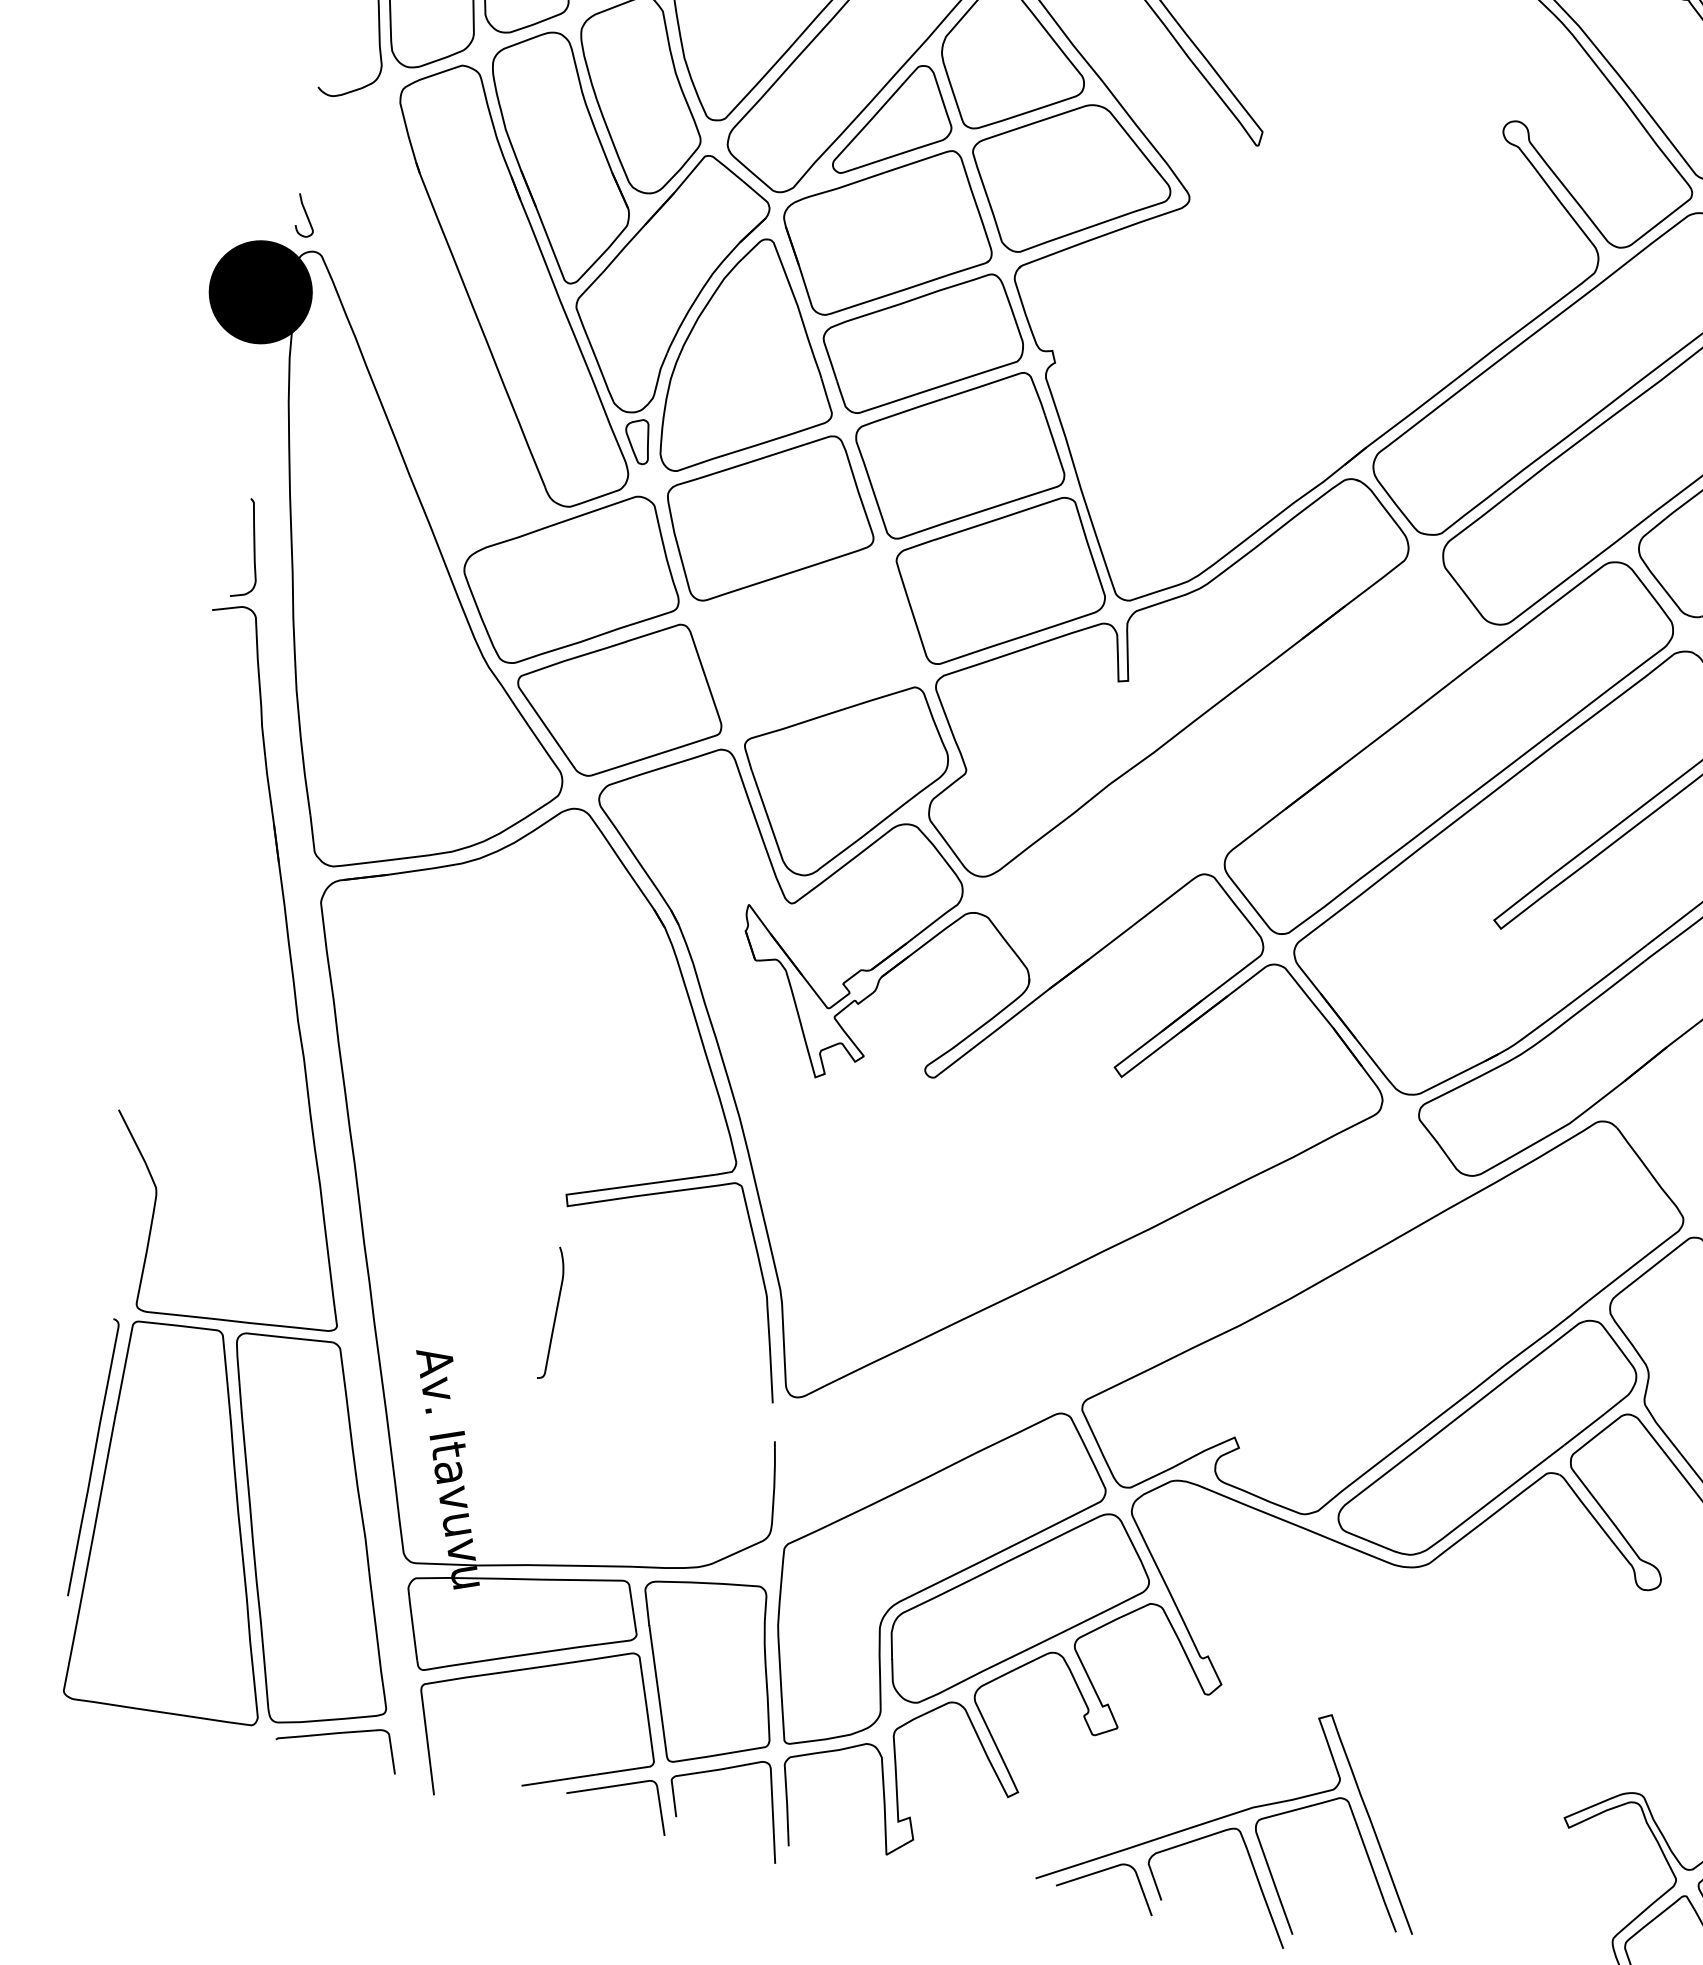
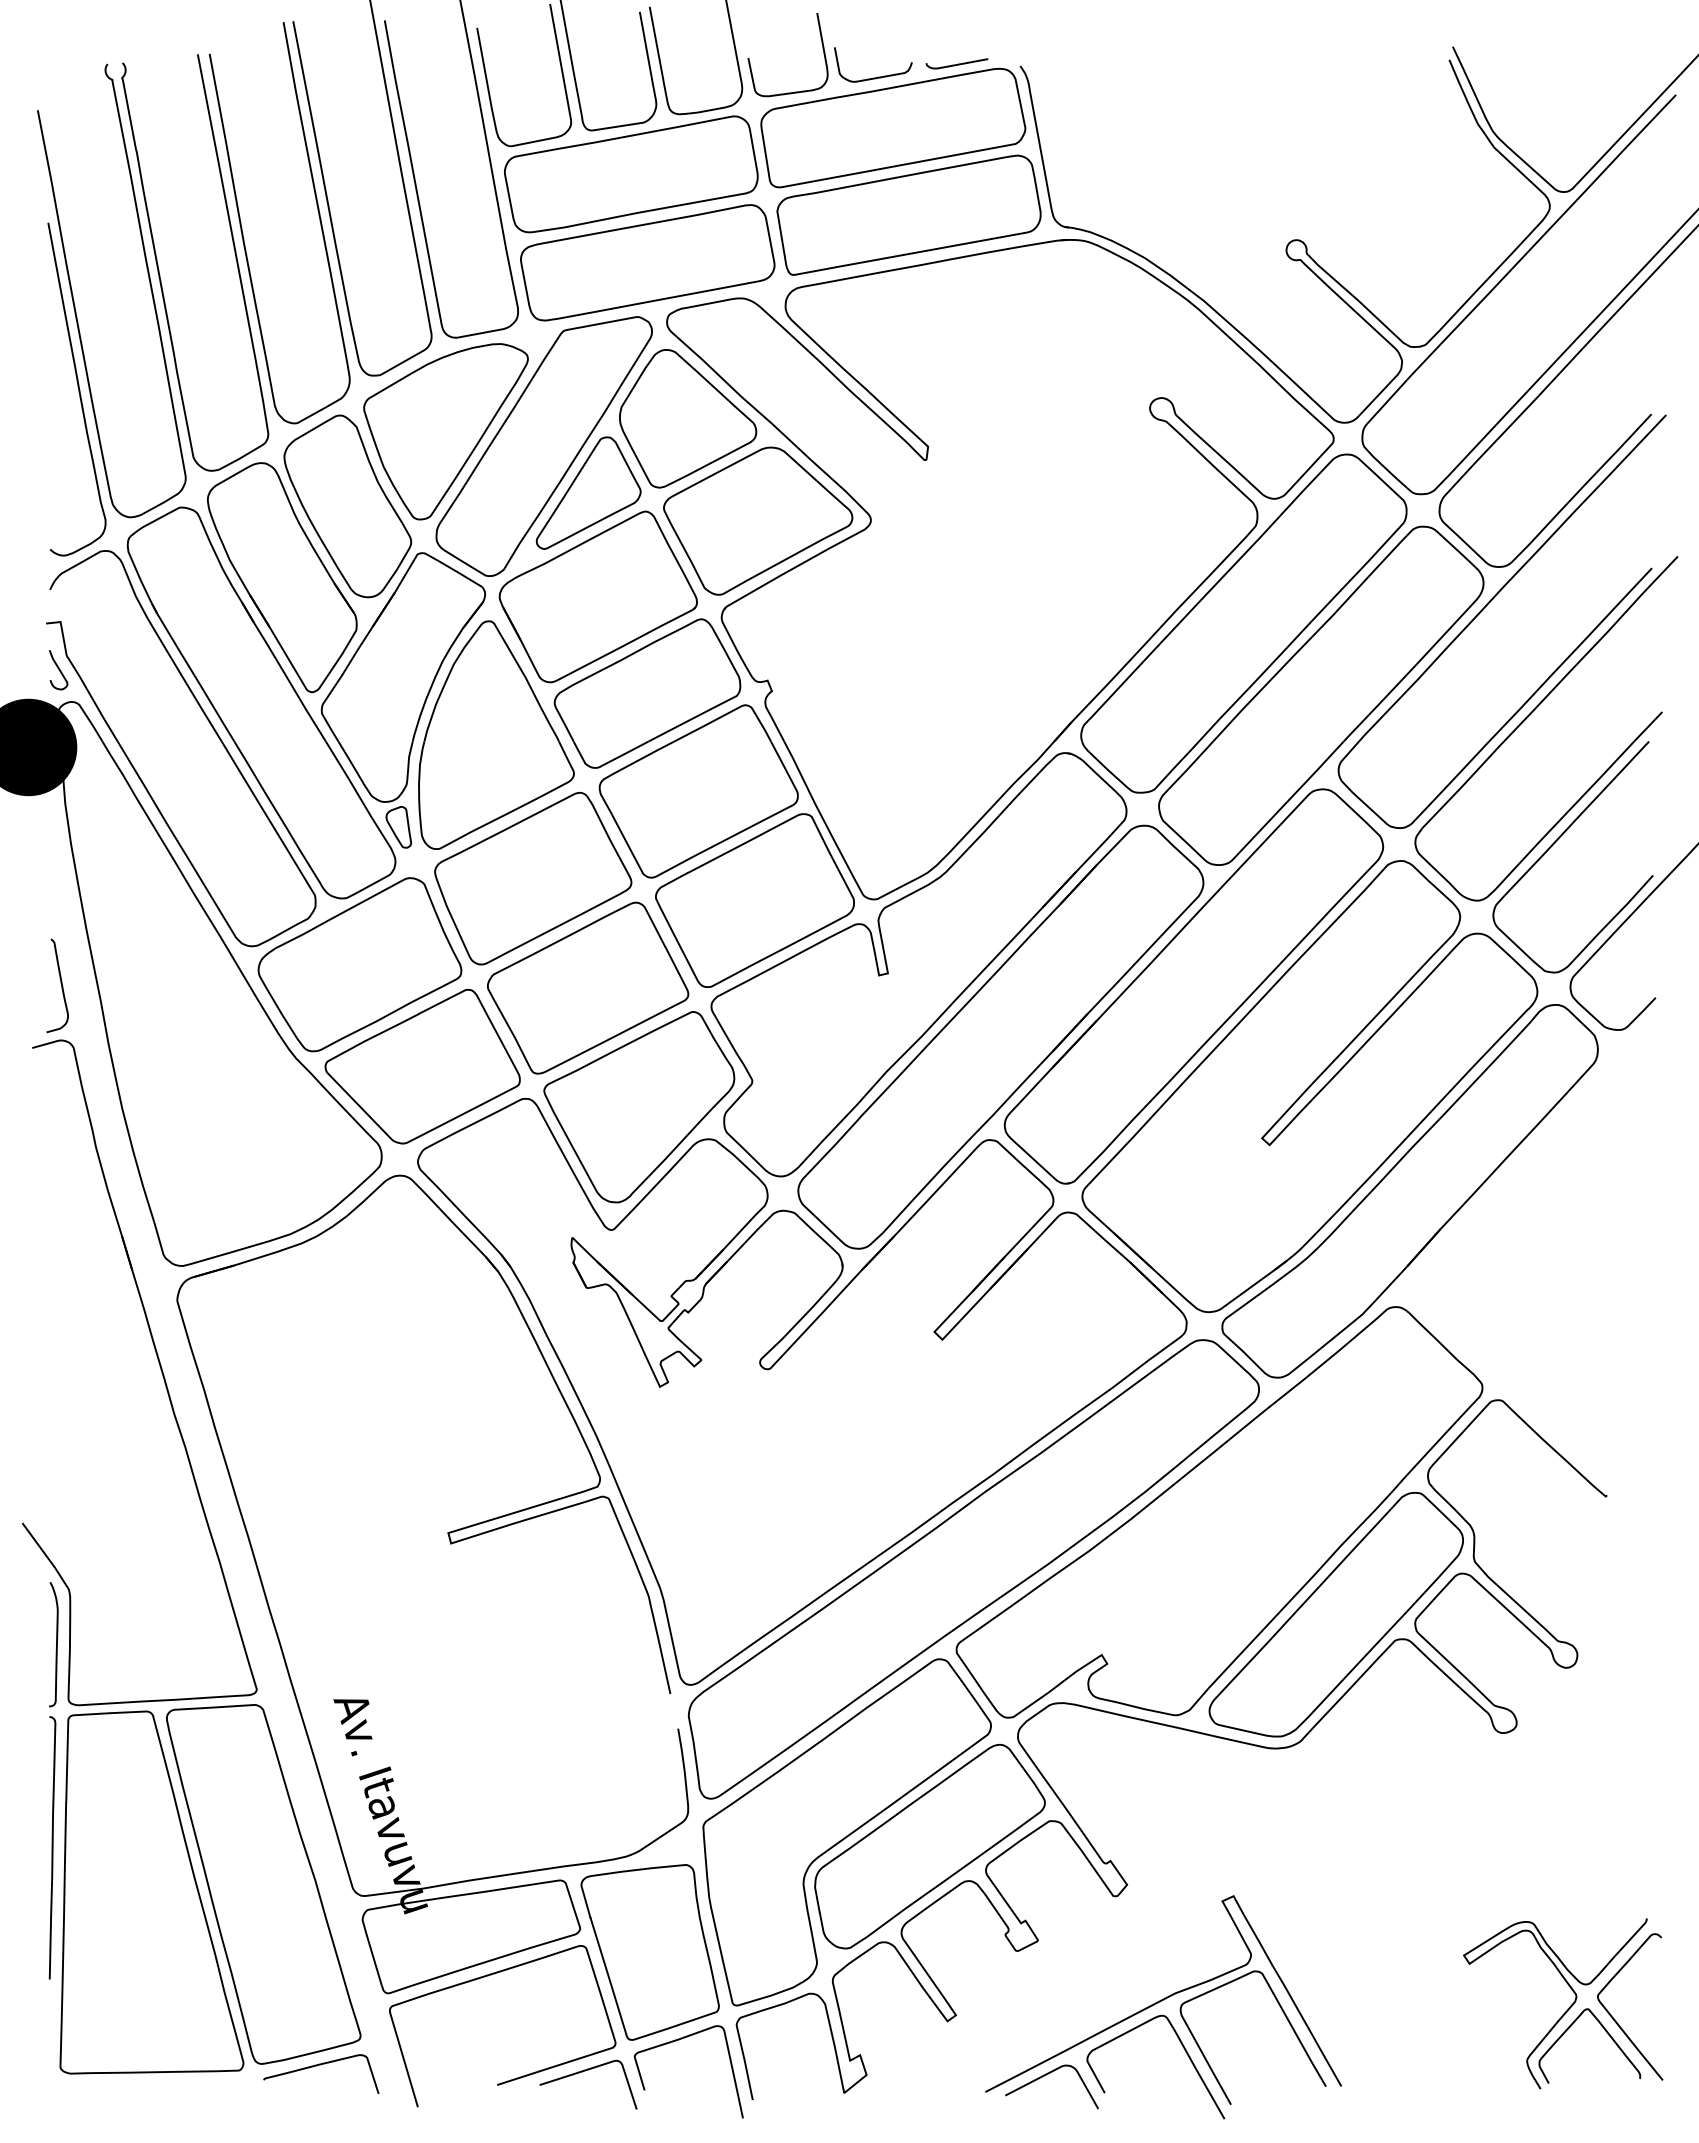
part: (458, 306) -> (213, 730), added
curve: (792, 588) -> (564, 939), added
part: (1235, 767) -> (1000, 1036), added
curve: (555, 1313) -> (56, 1644), moved
curve: (1132, 1360) -> (995, 1599), added

